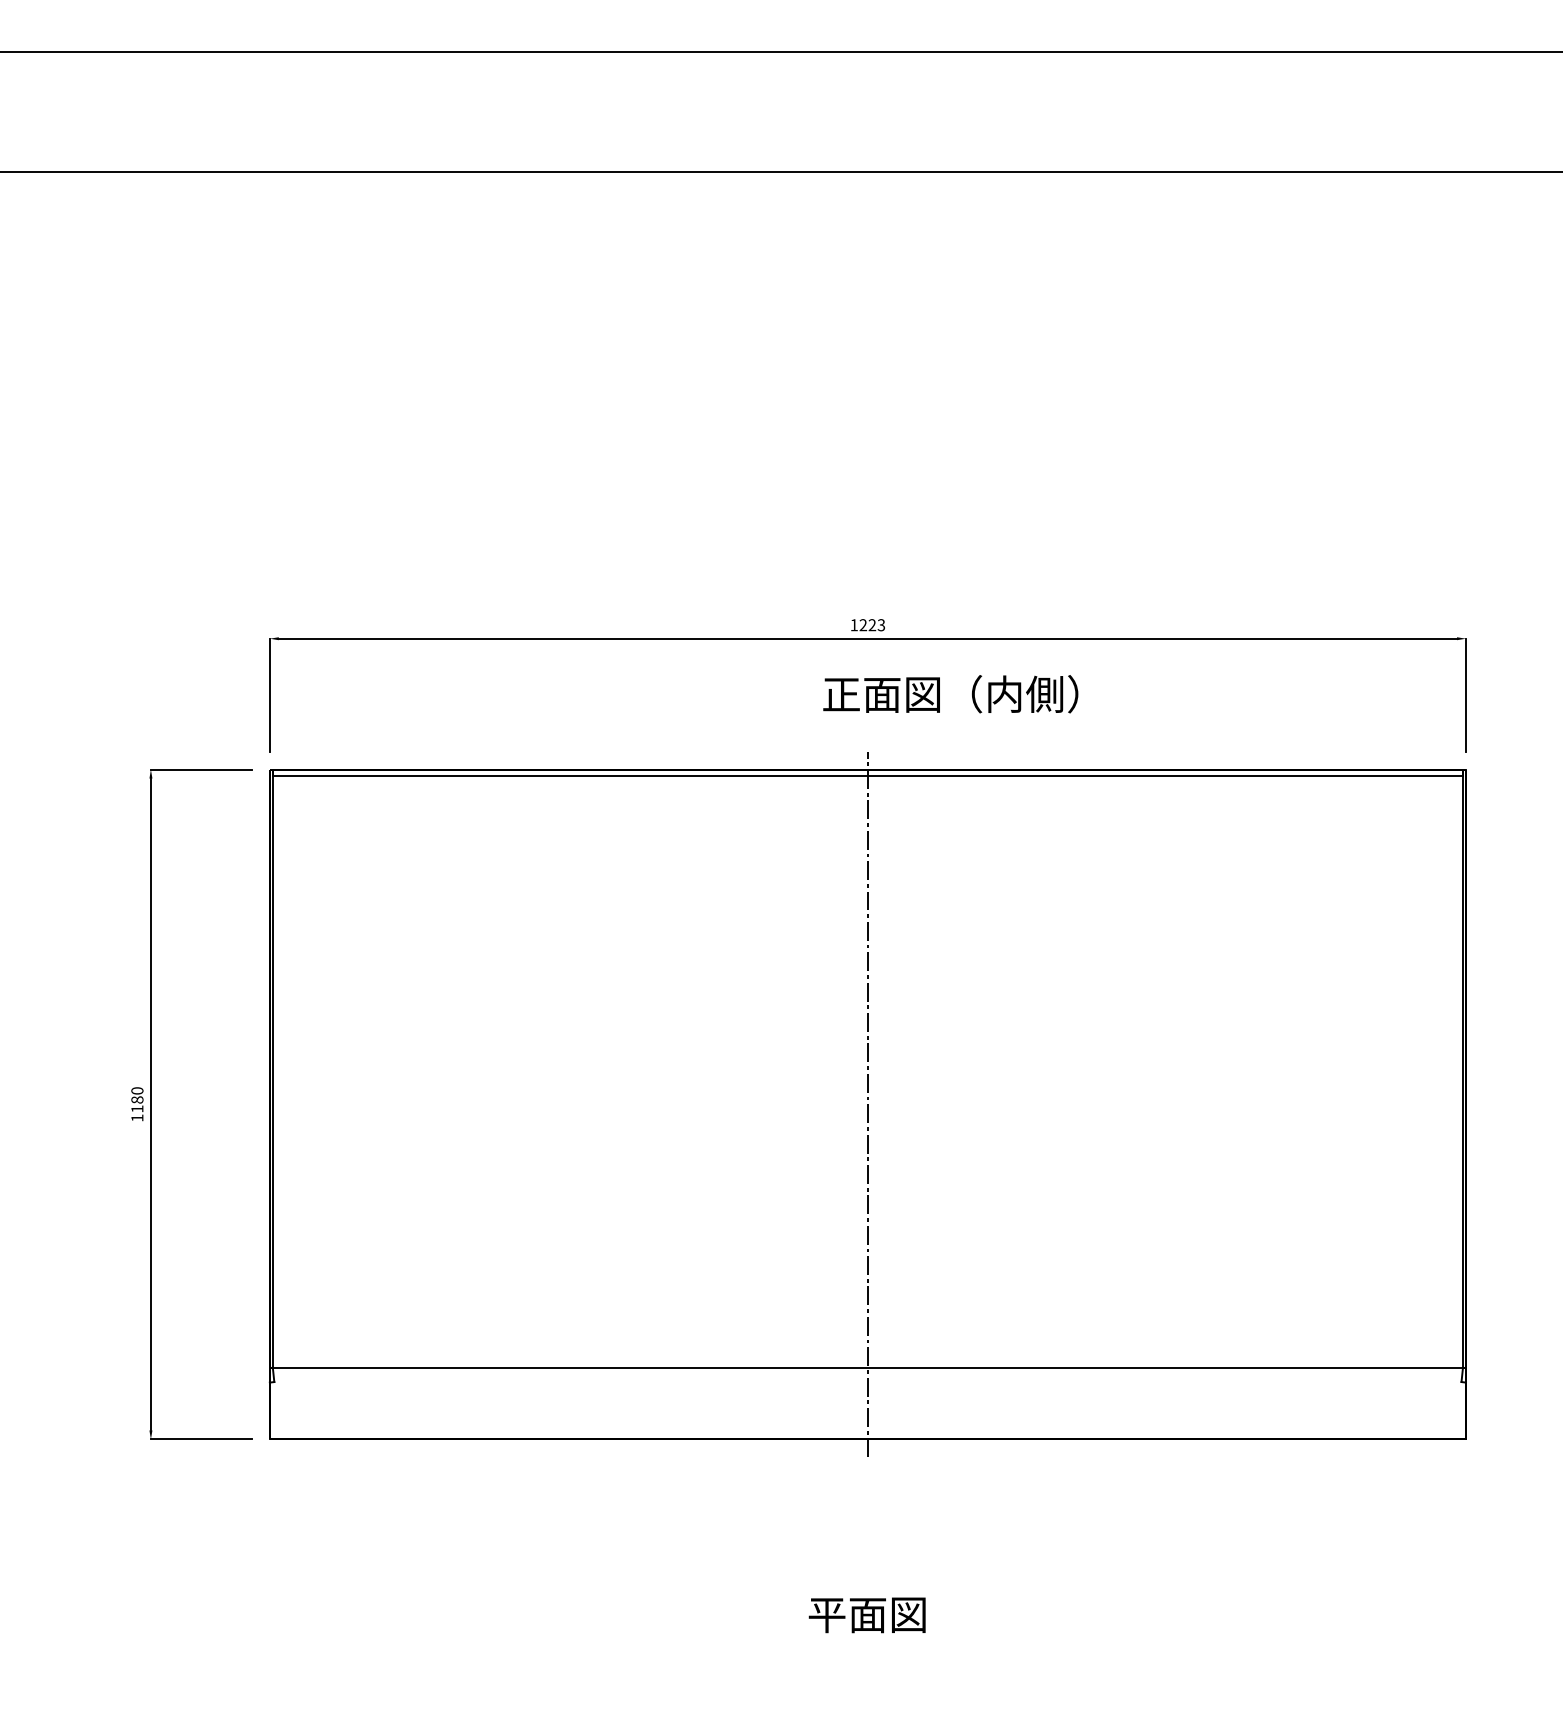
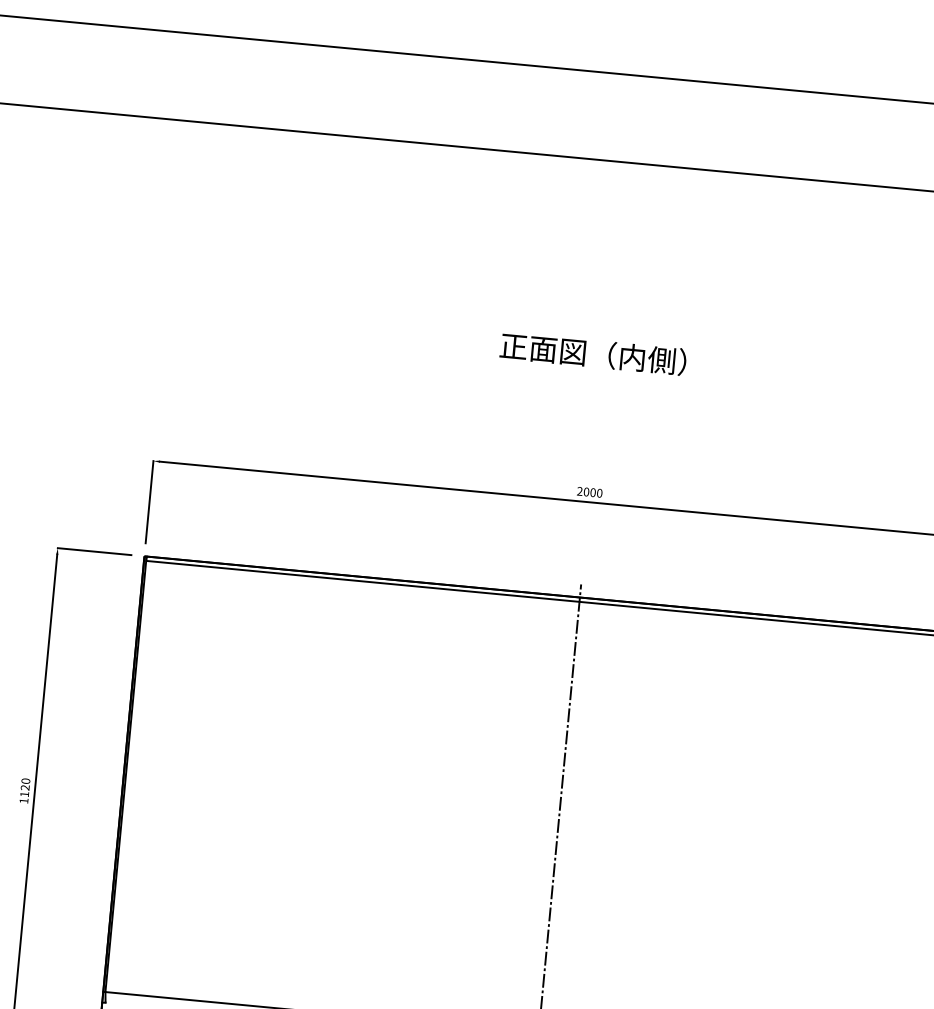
text: (867, 625) -> (589, 492), 1223 -> 2000
text: (950, 694) -> (593, 354), moved
text: (137, 1099) -> (25, 787), 1180 -> 1120

